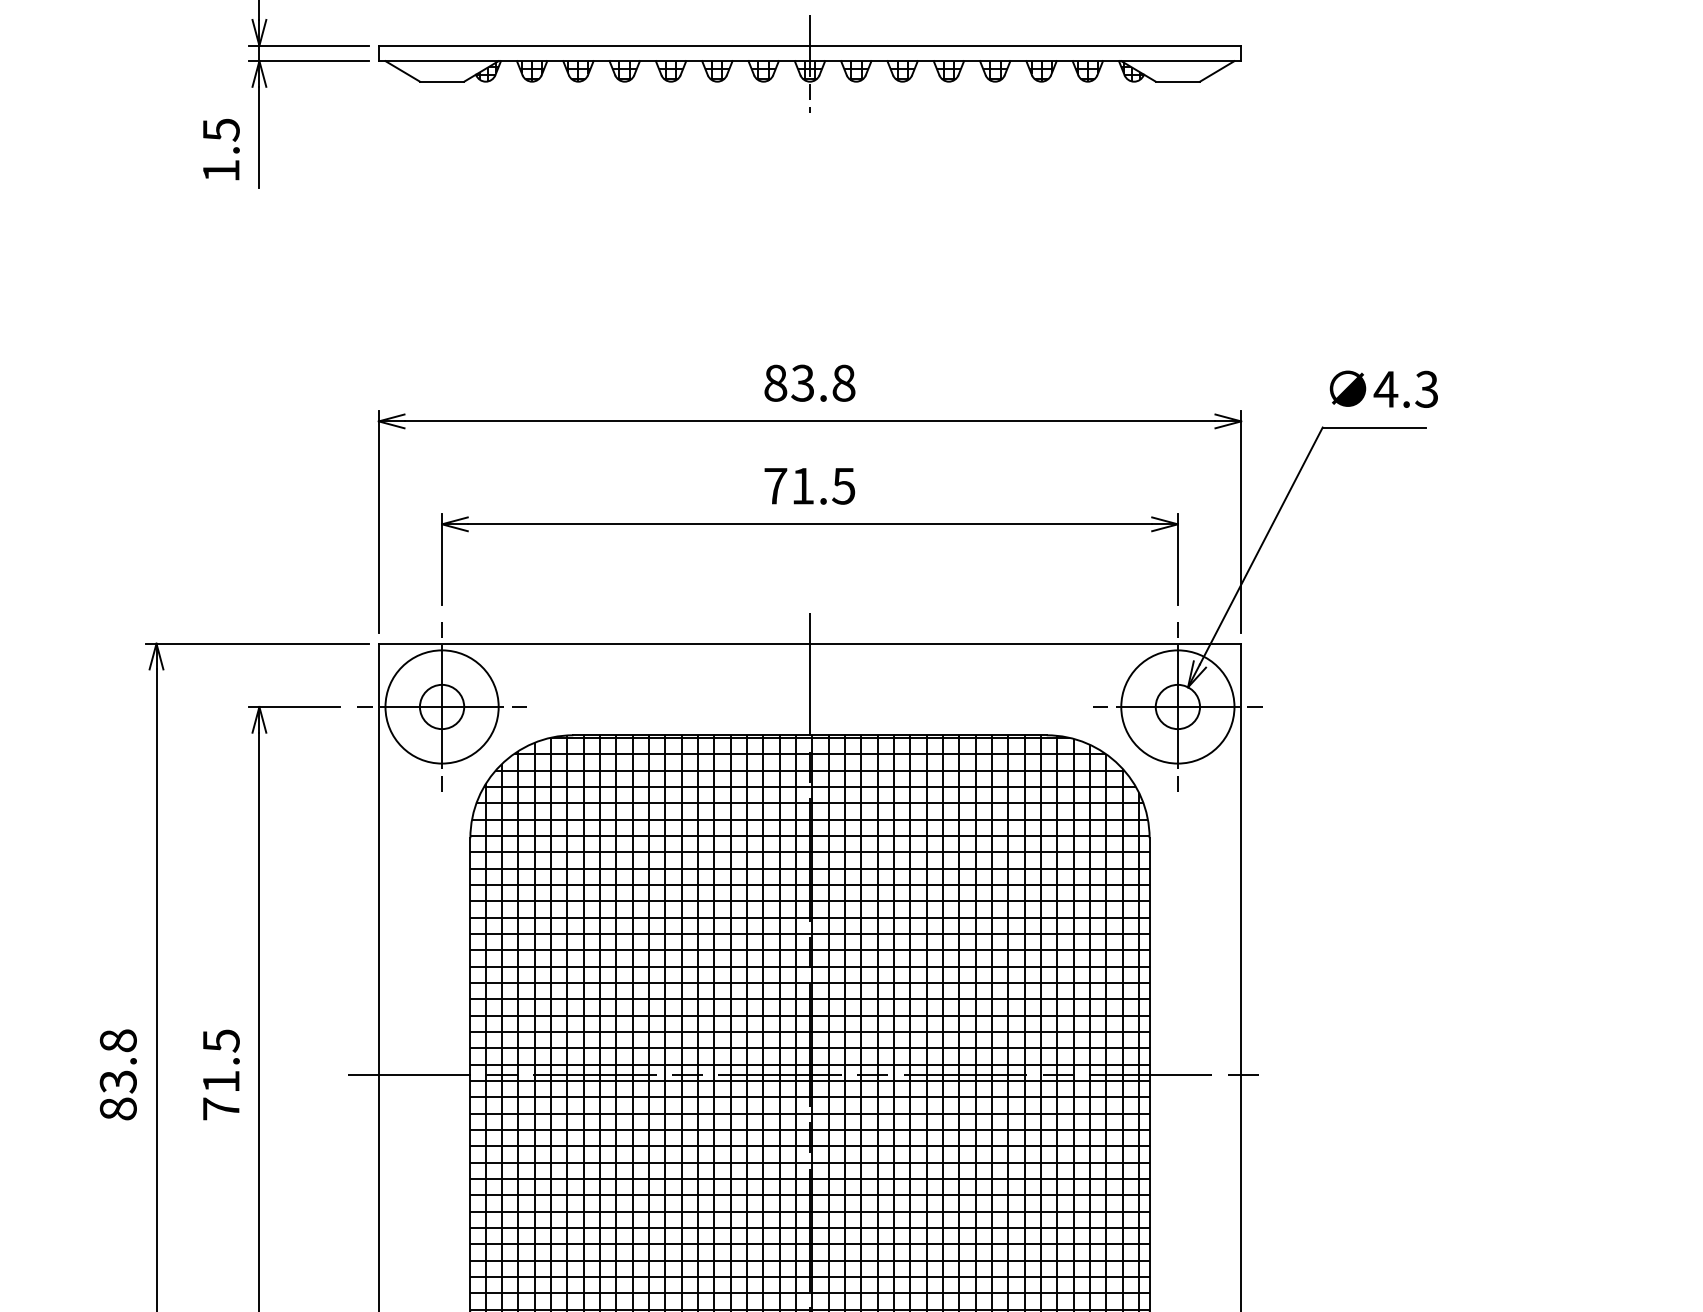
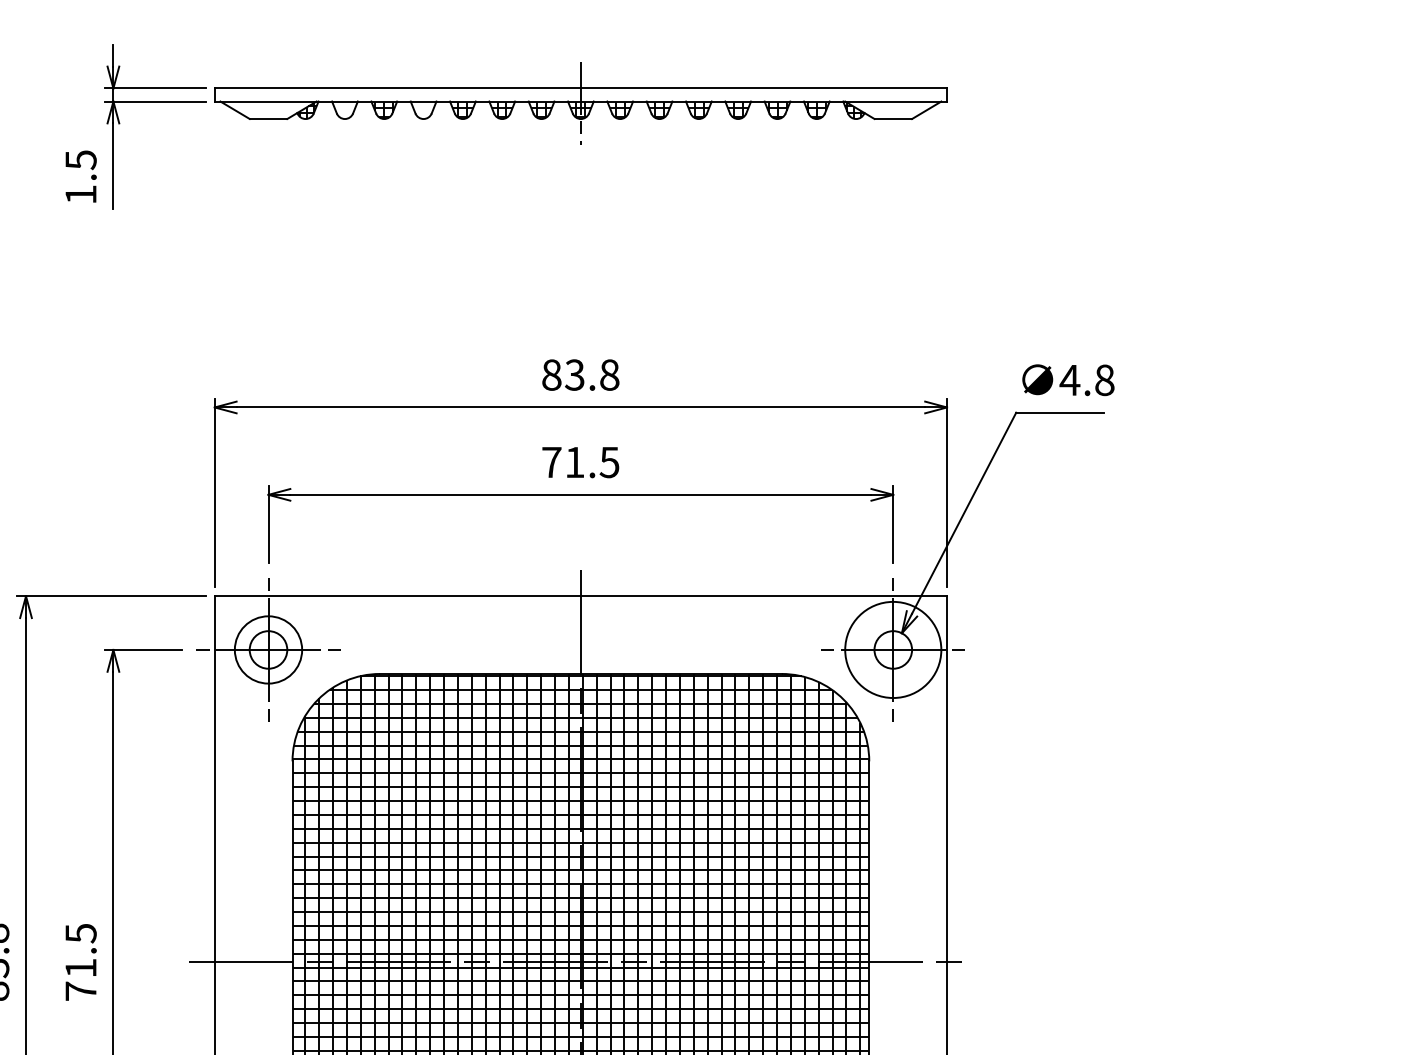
hatch: (625, 70) -> (424, 109), removed
hatch: (532, 71) -> (345, 110), removed
text: (1426, 388) -> (1104, 379), 4.3 -> 4.8
circle: (441, 706) -> (268, 649), size x0.7

